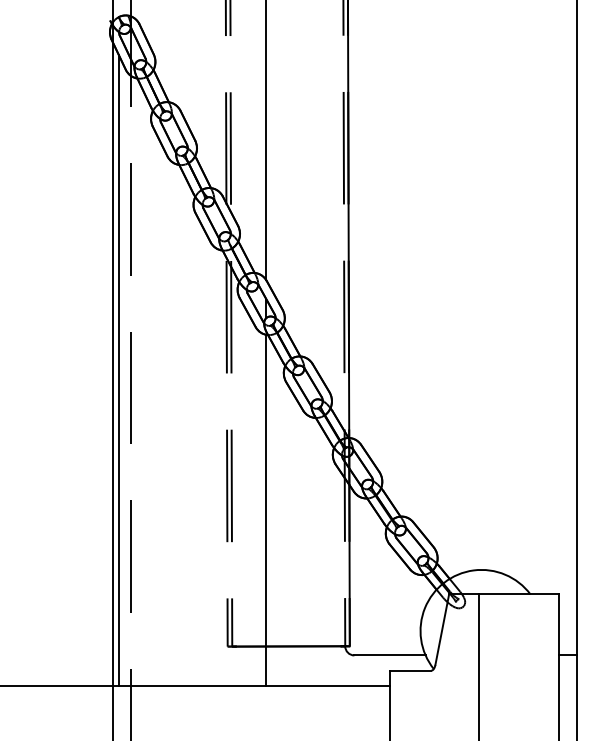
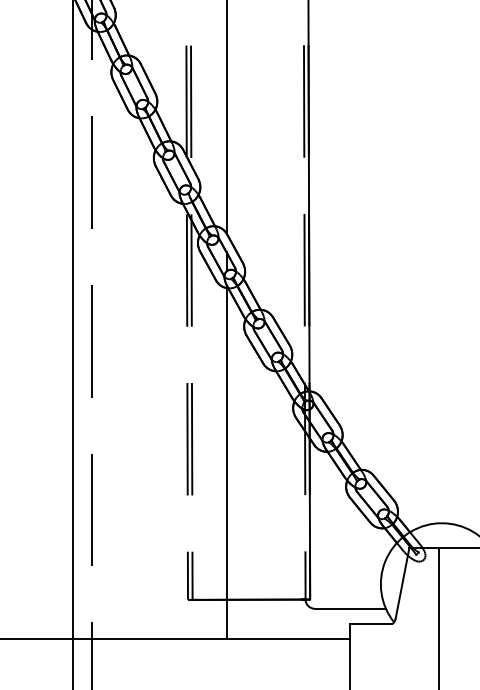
line: (118, 369) -> (78, 322), removed

